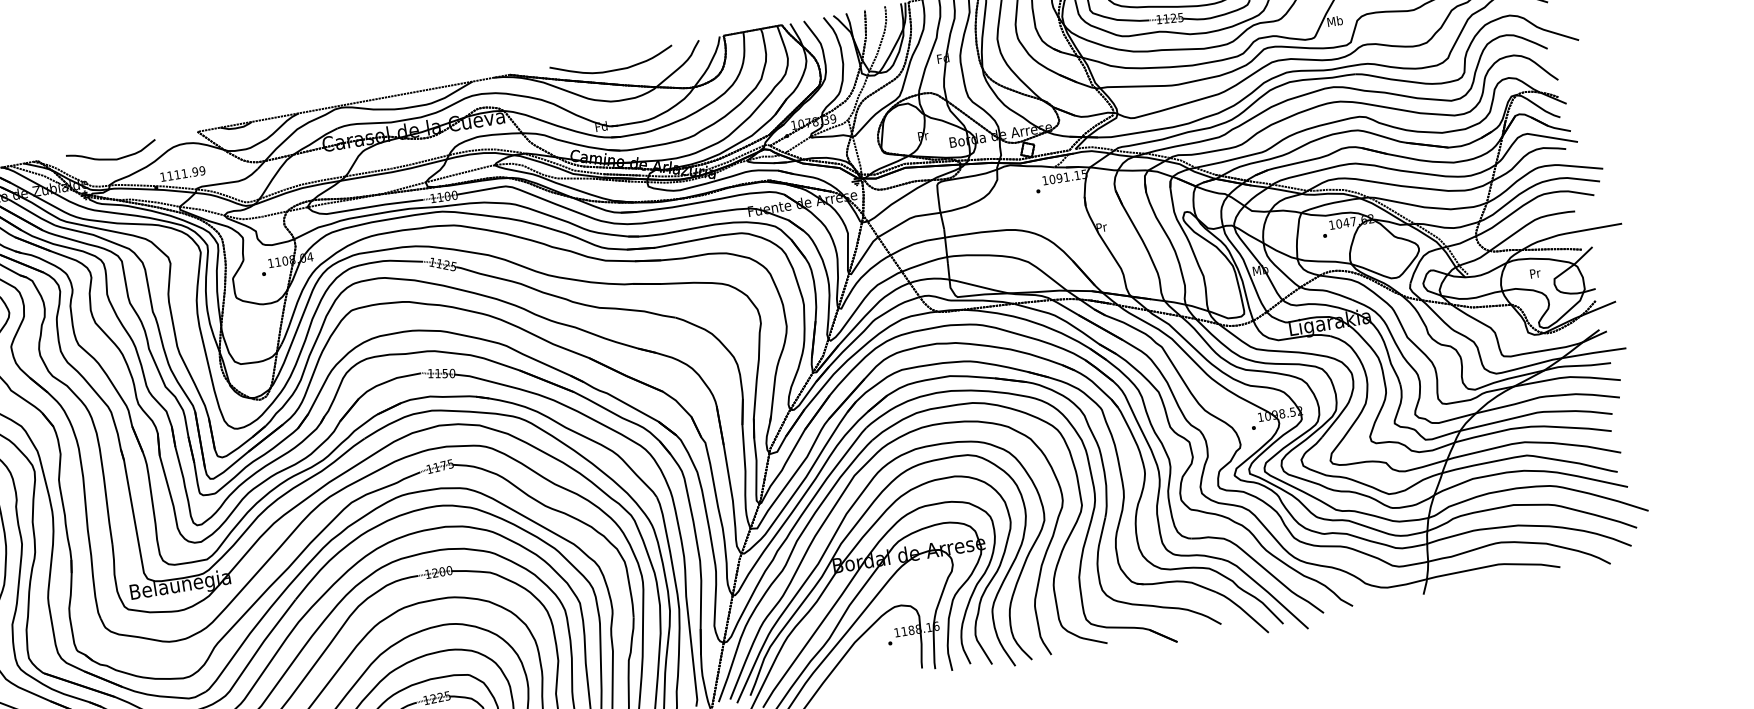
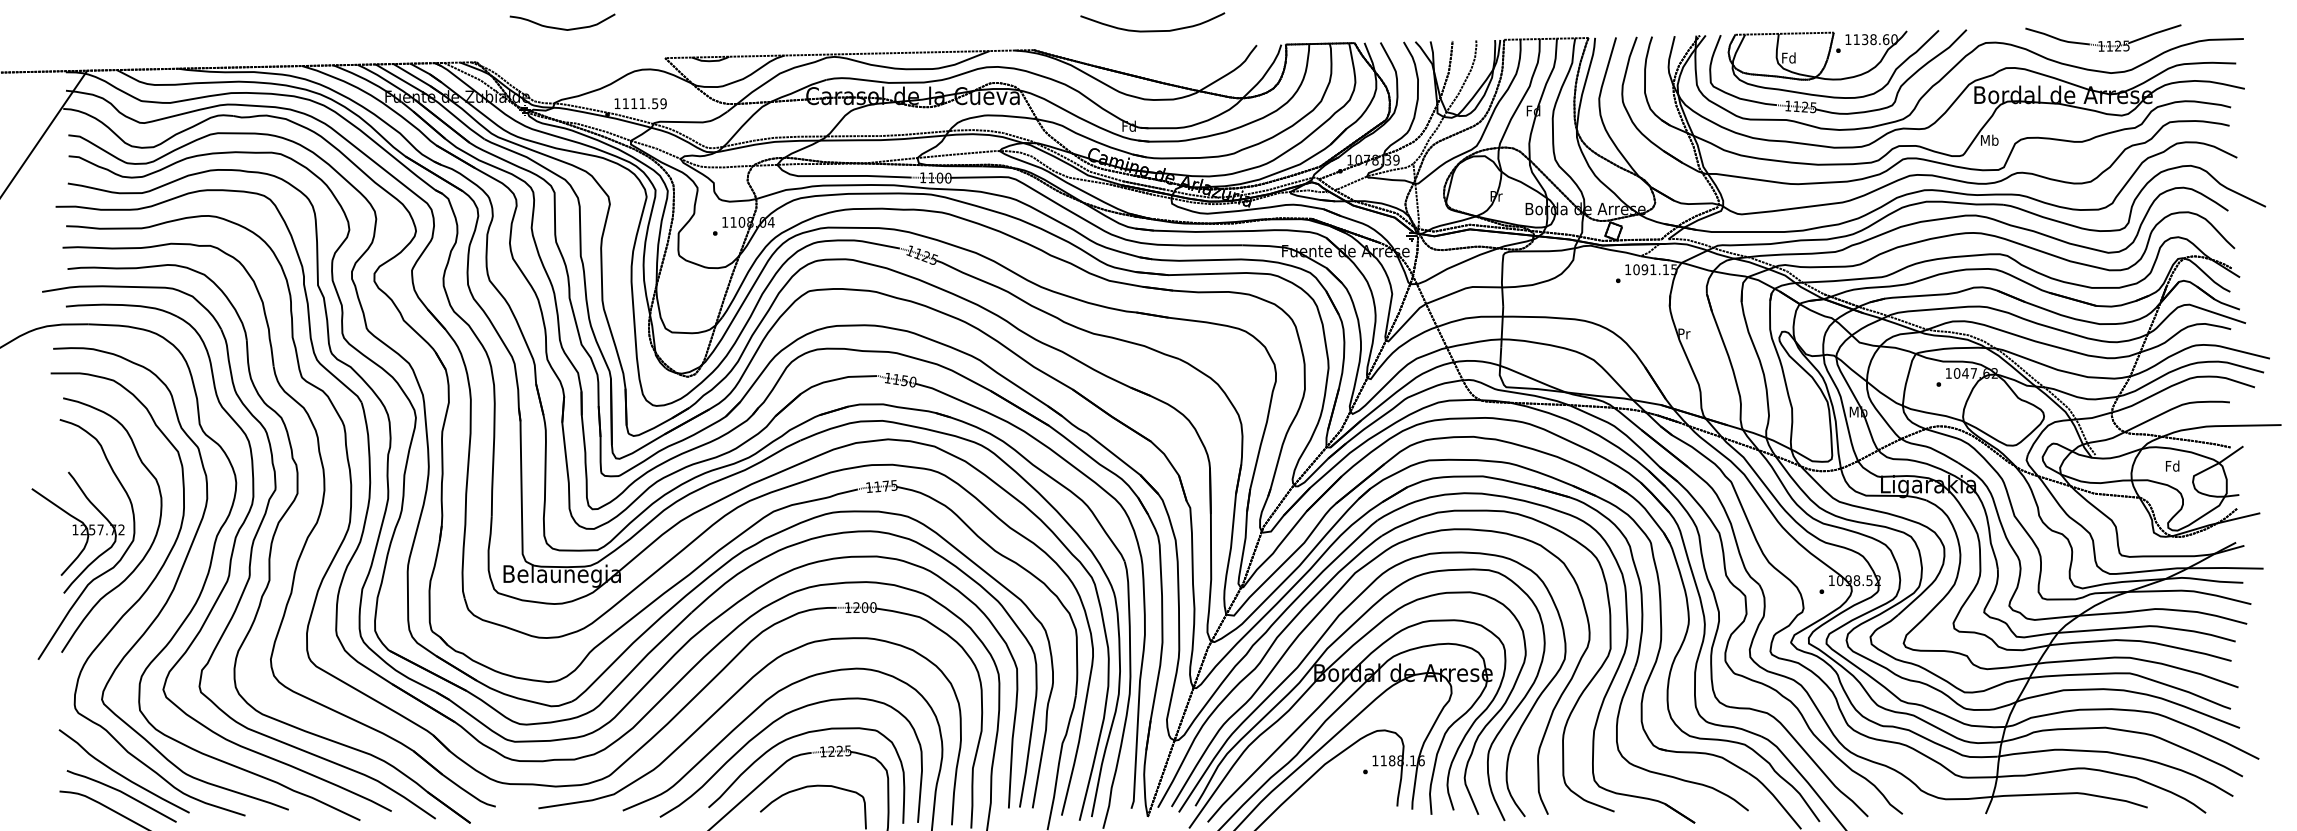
curve: (612, 70) -> (1152, 30), moved
curve: (109, 158) -> (559, 27), moved
text: (195, 171) -> (655, 103), 1111.99 -> 1111.59
text: (1534, 272) -> (2172, 465), Pr -> Fd

